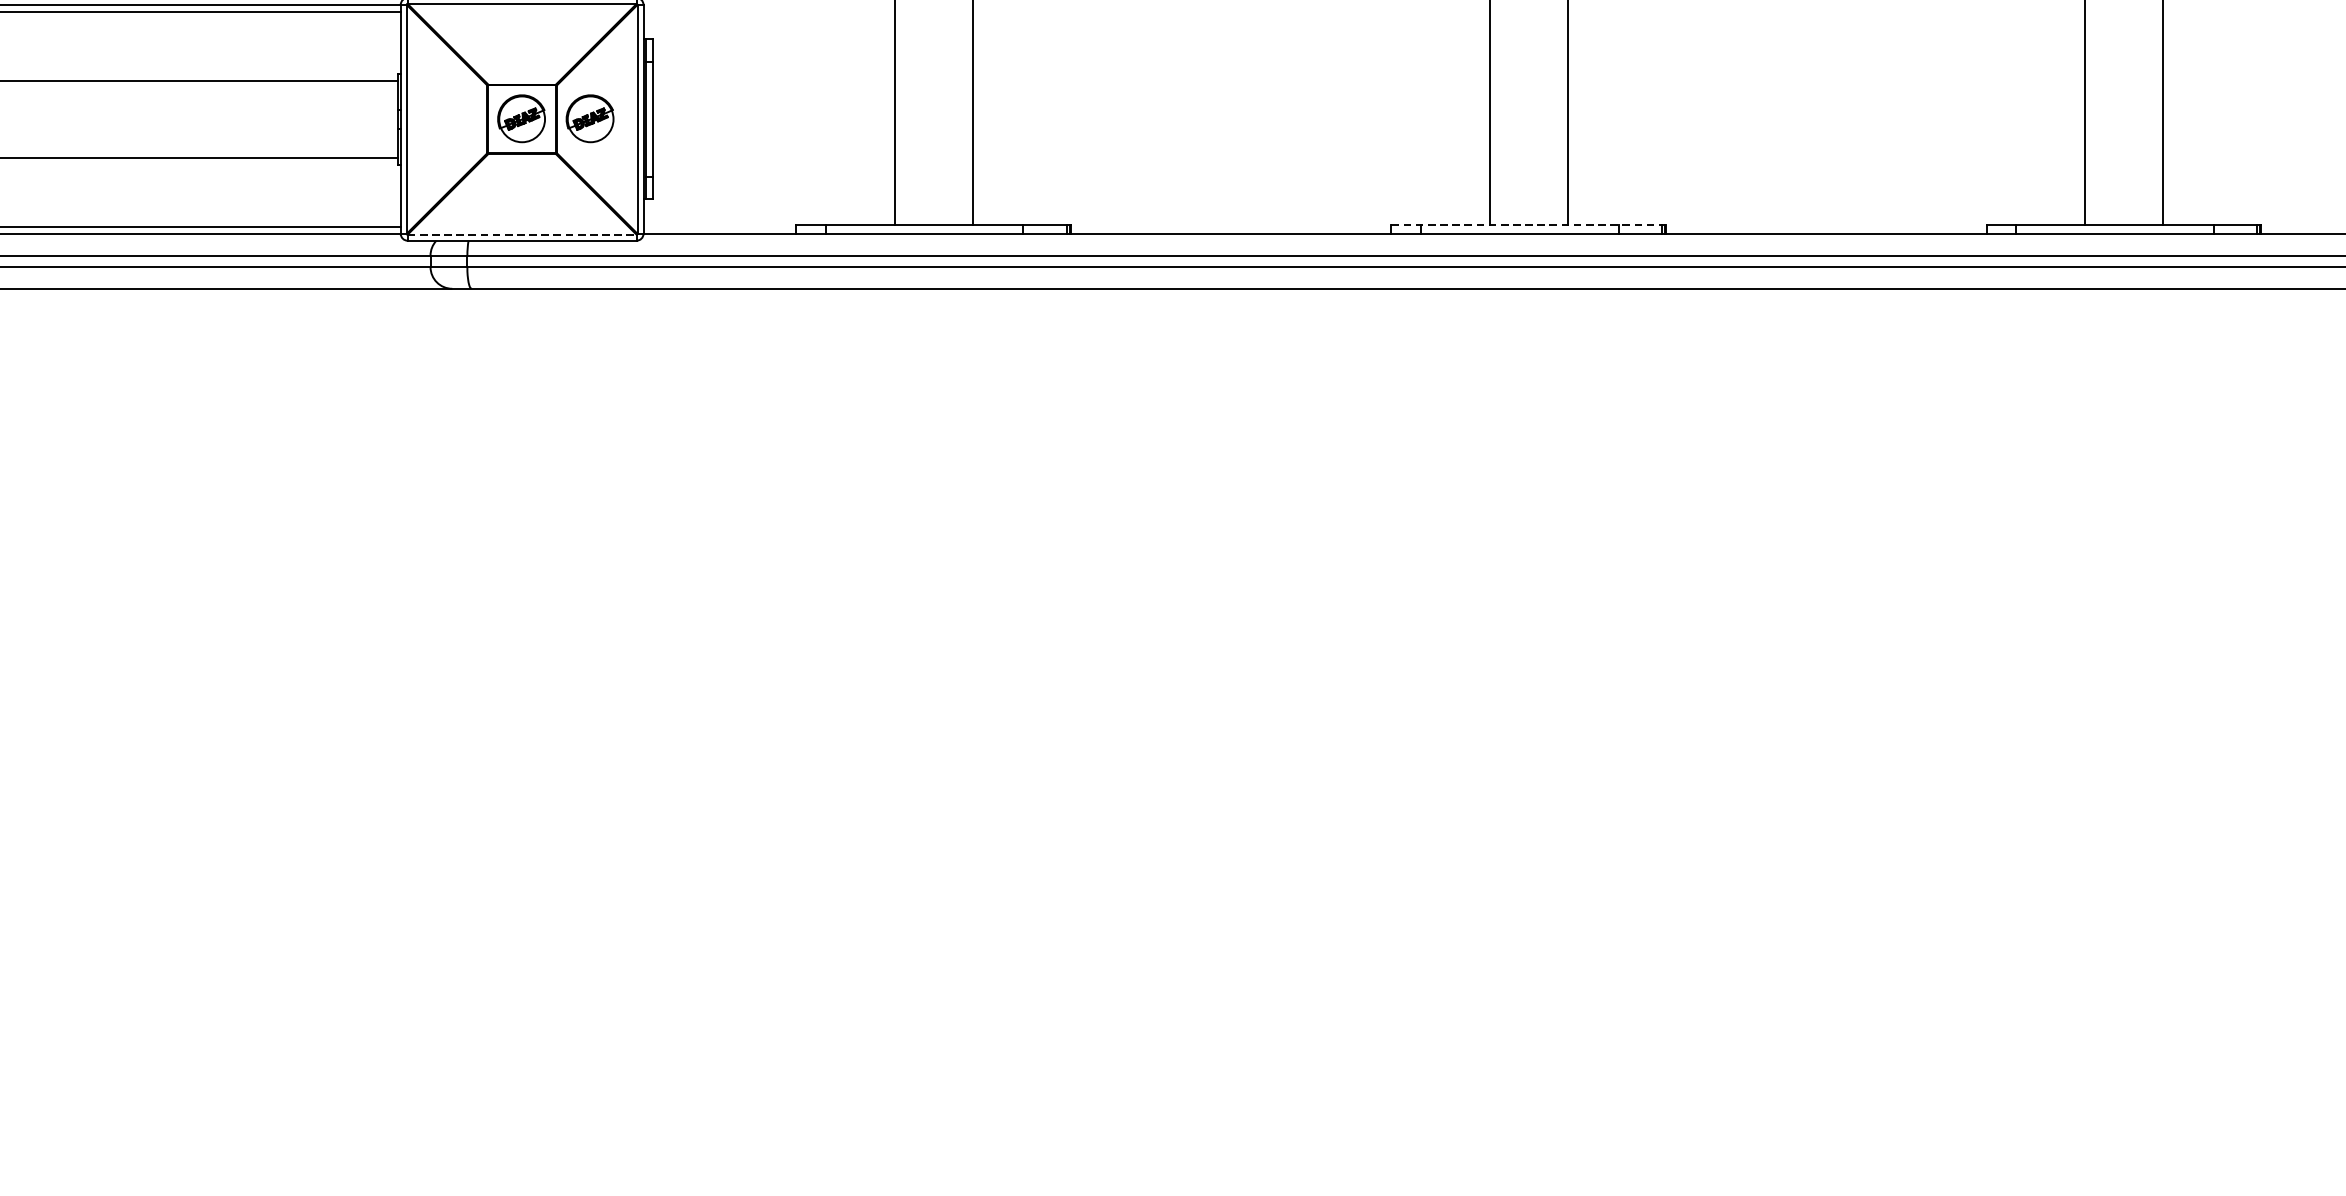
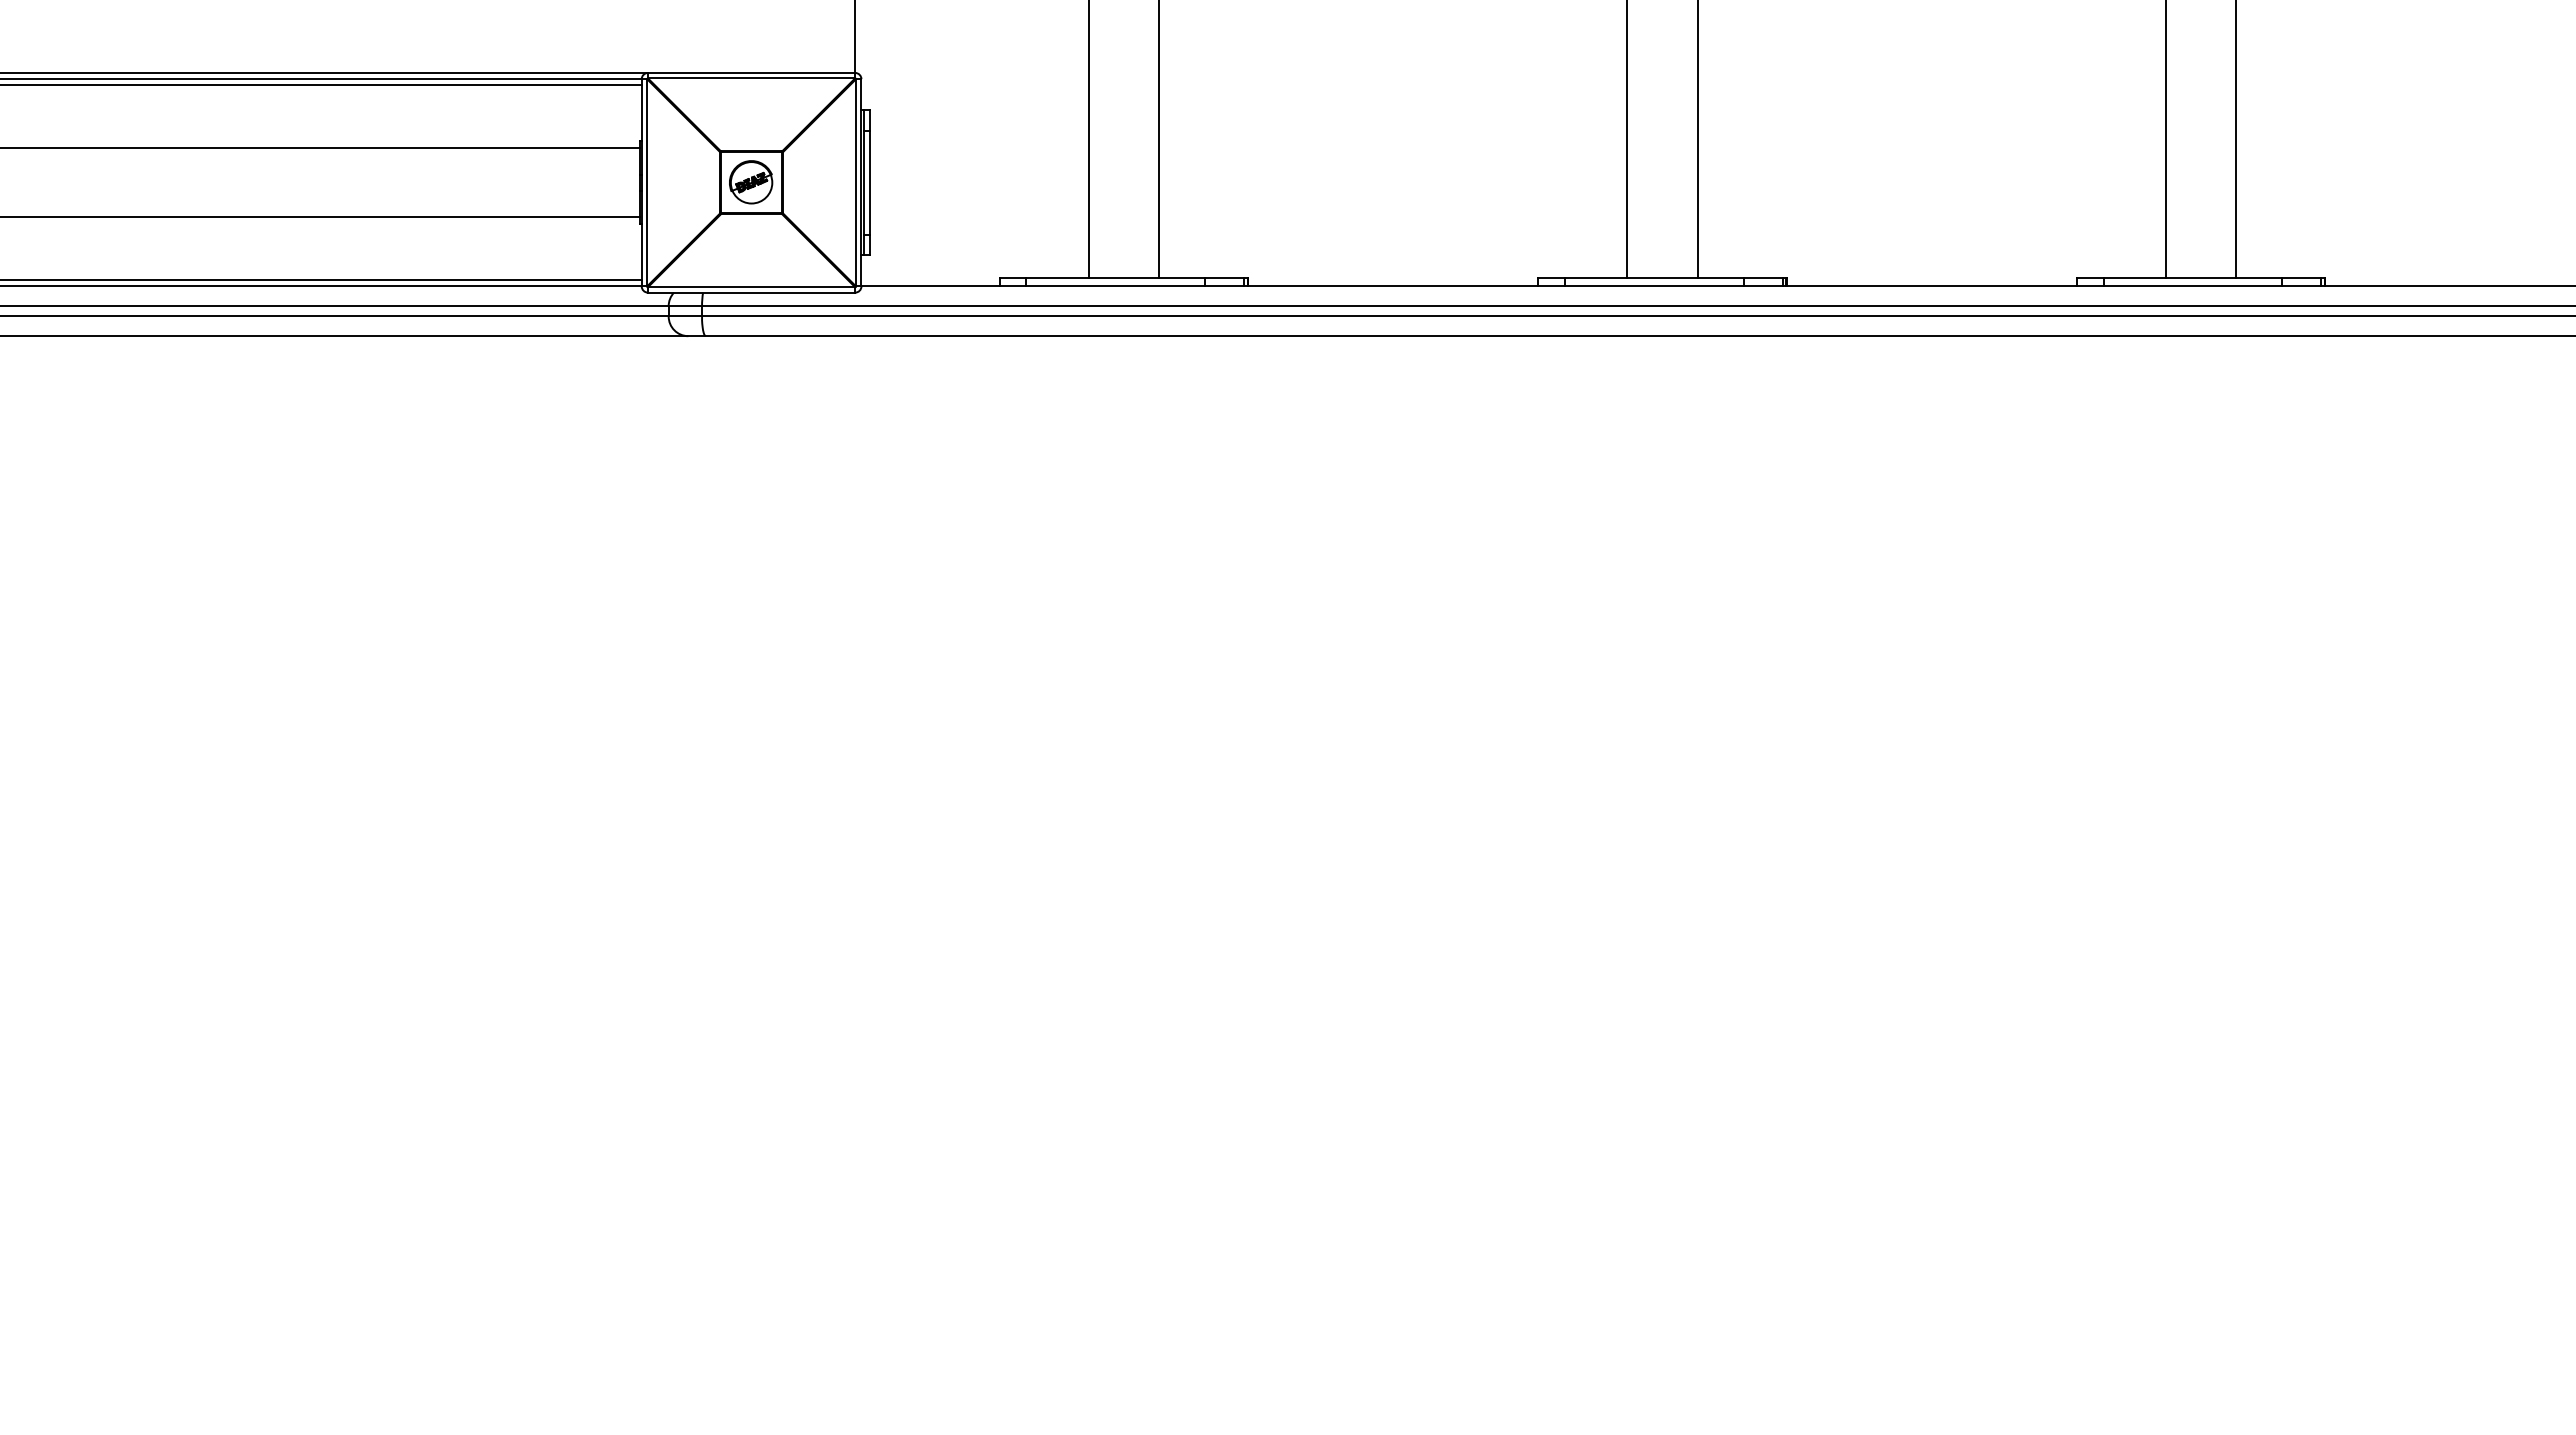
part: (590, 119) -> (813, 182), removed
line: (1529, 225) -> (1663, 278), dashed -> solid
line: (522, 235) -> (751, 287), dashed -> solid

